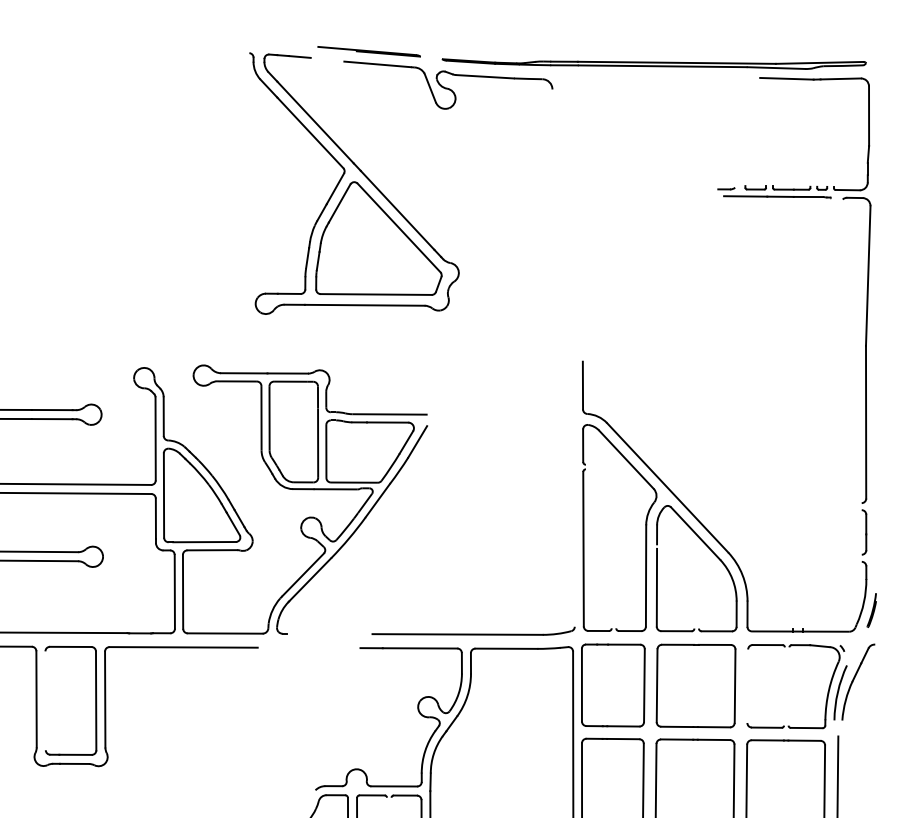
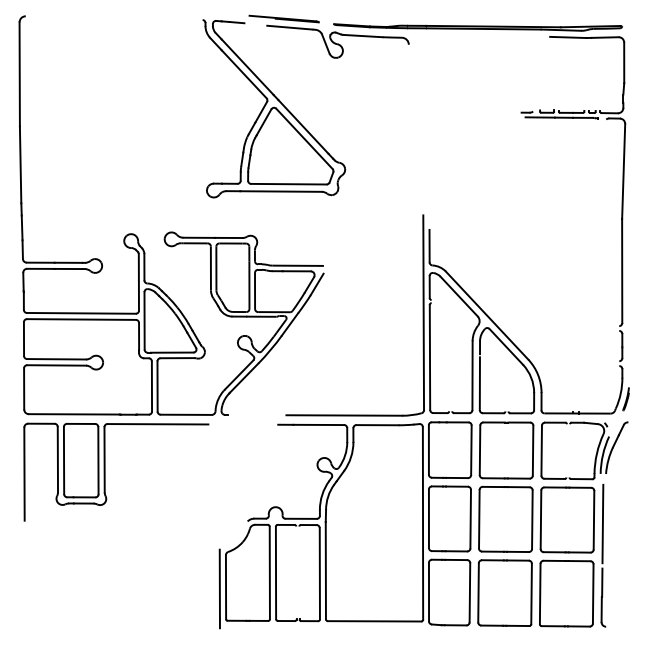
line: (574, 483) -> (423, 312), added
line: (747, 685) -> (541, 450), added
line: (44, 700) -> (63, 460), added

